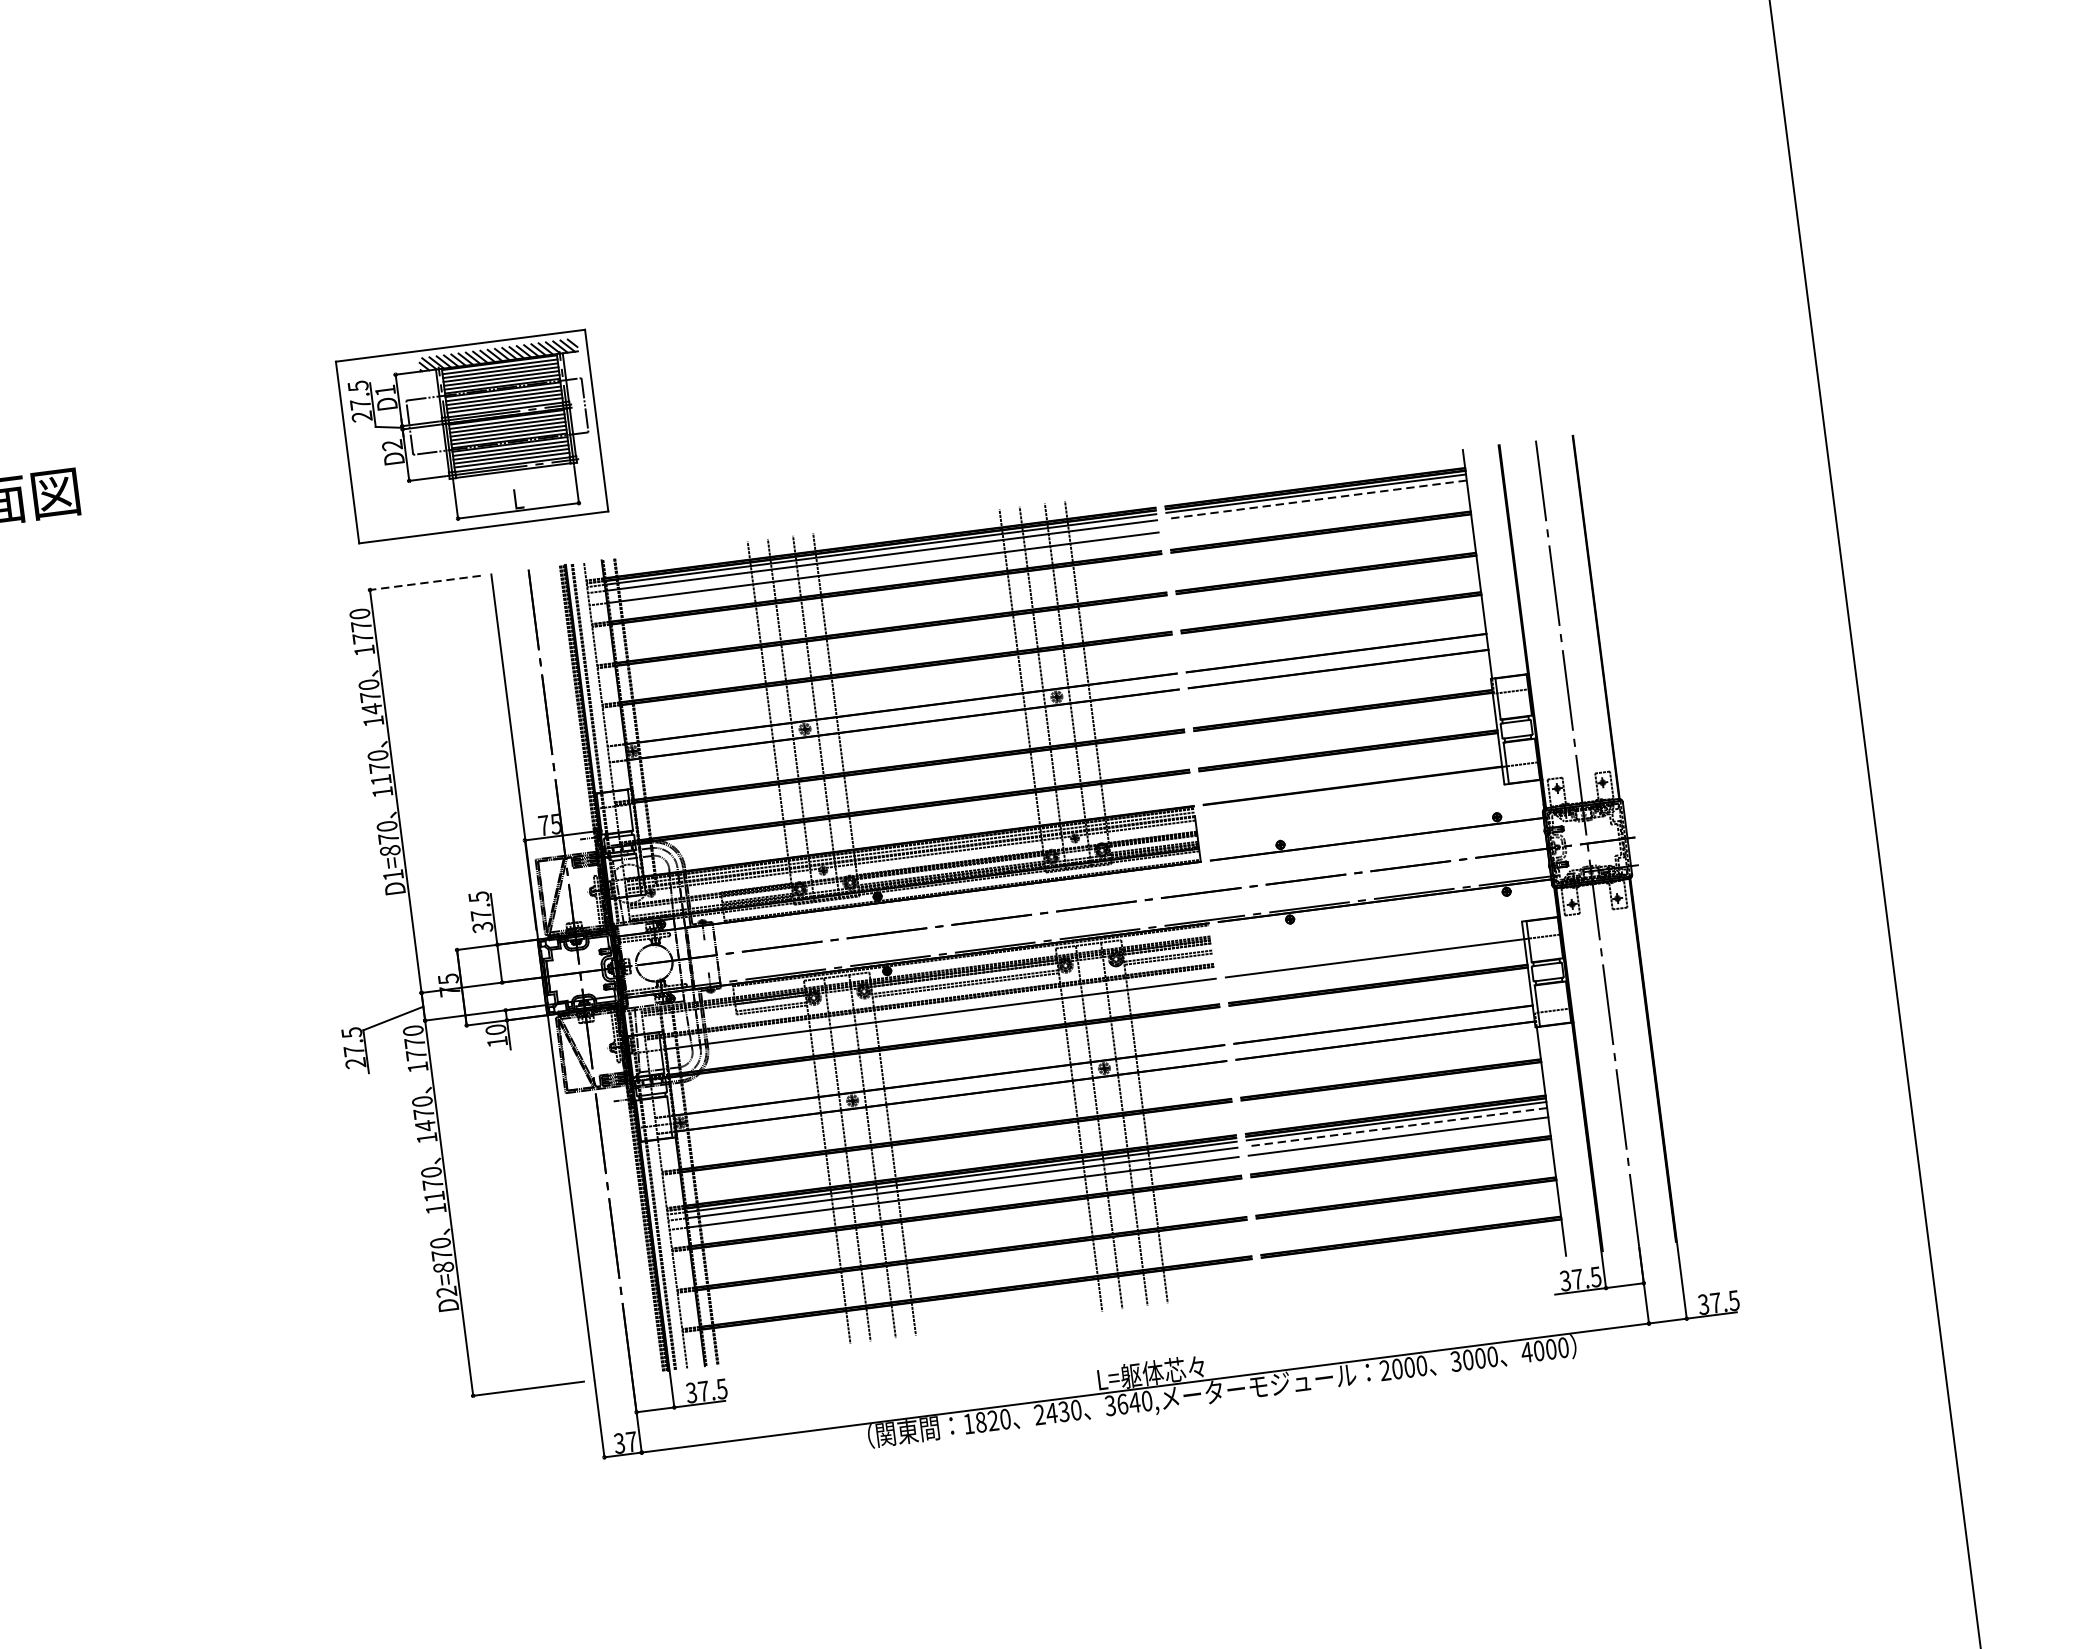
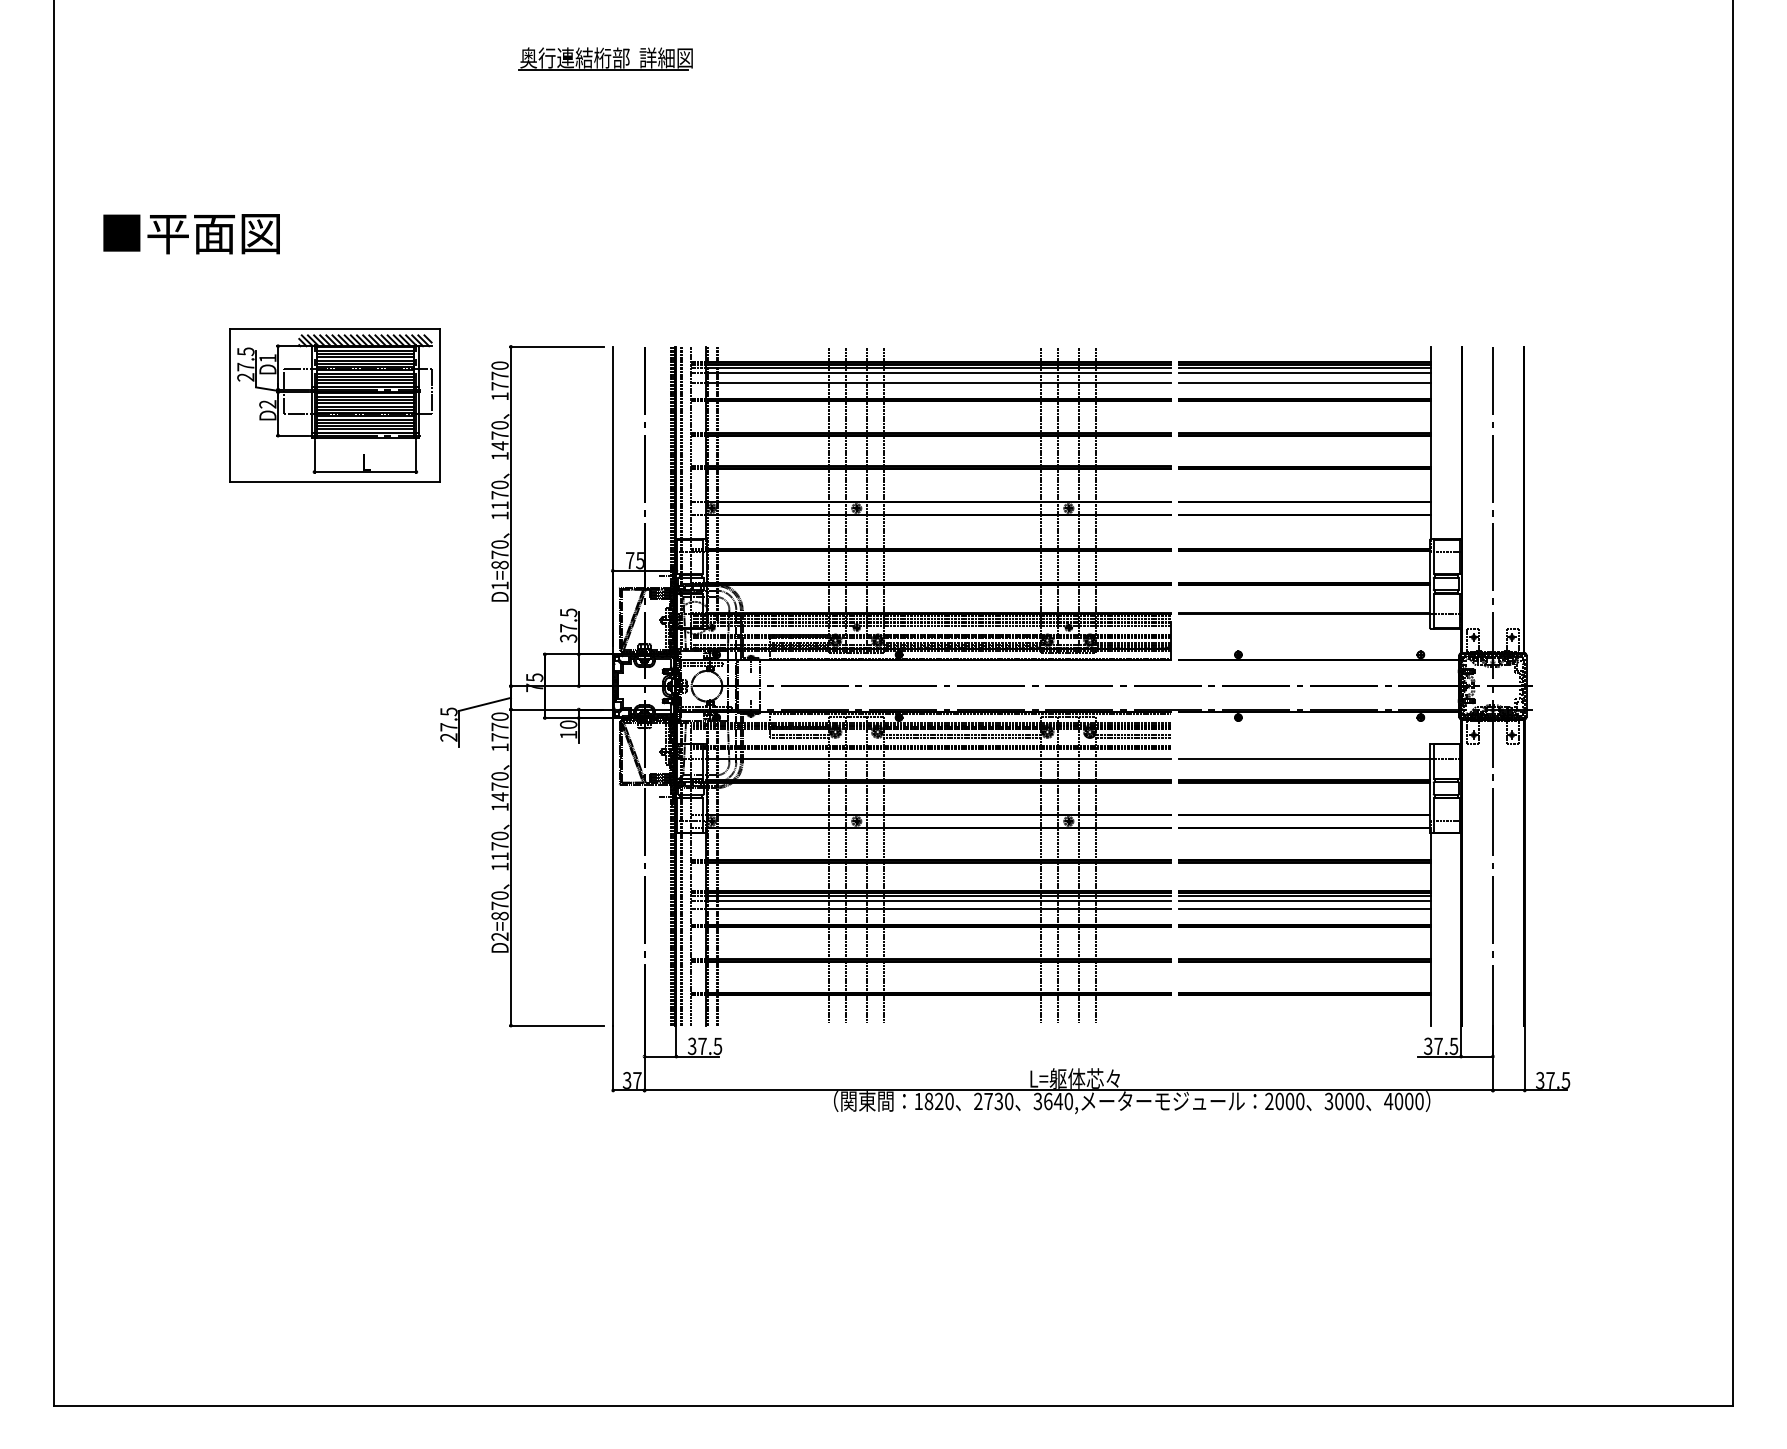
part: (438, 233) -> (605, 58), added
part: (471, 436) -> (334, 405), moved
line: (1316, 499) -> (1304, 372), dashed -> solid
line: (1318, 511) -> (1305, 382), added
line: (423, 582) -> (556, 346), dashed -> solid
line: (1396, 1127) -> (1304, 901), dashed -> solid
text: (1051, 1413) -> (988, 1101), 2430 -> 2730

